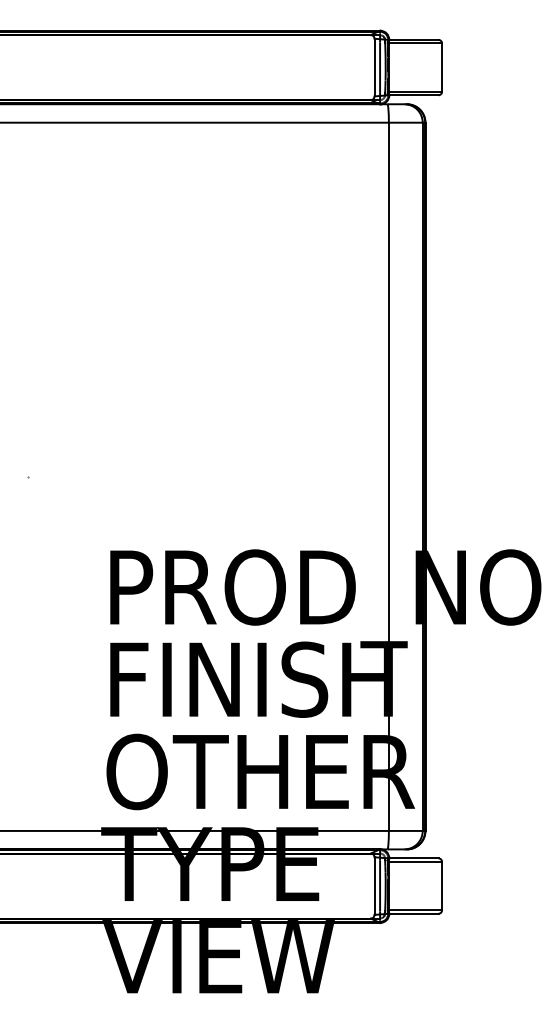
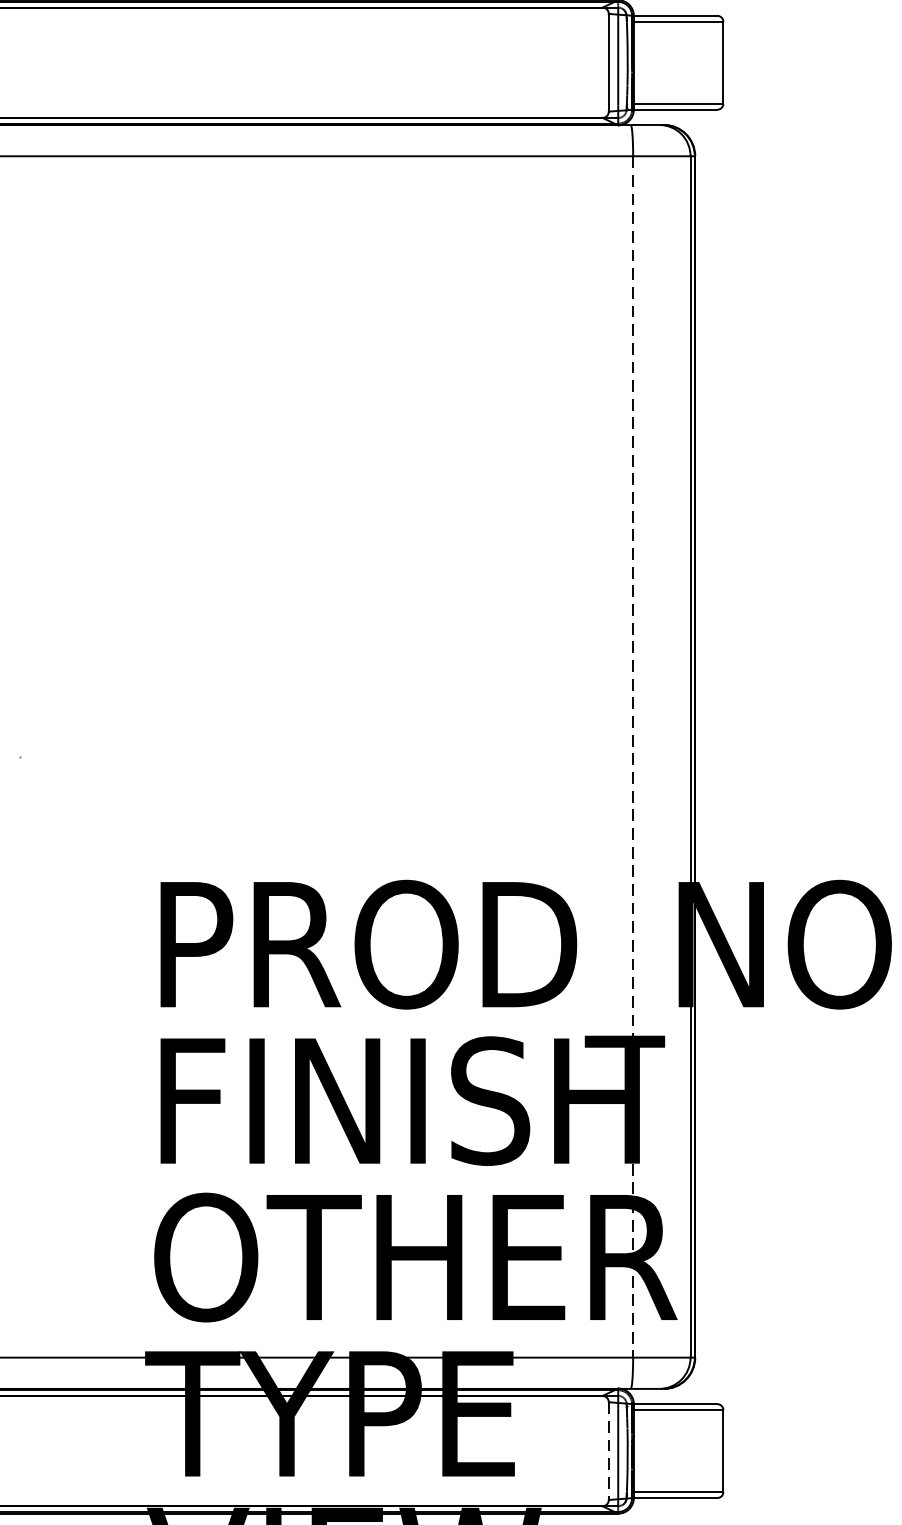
line: (388, 477) -> (632, 758), solid -> dashed
line: (374, 886) -> (608, 1451), solid -> dashed

